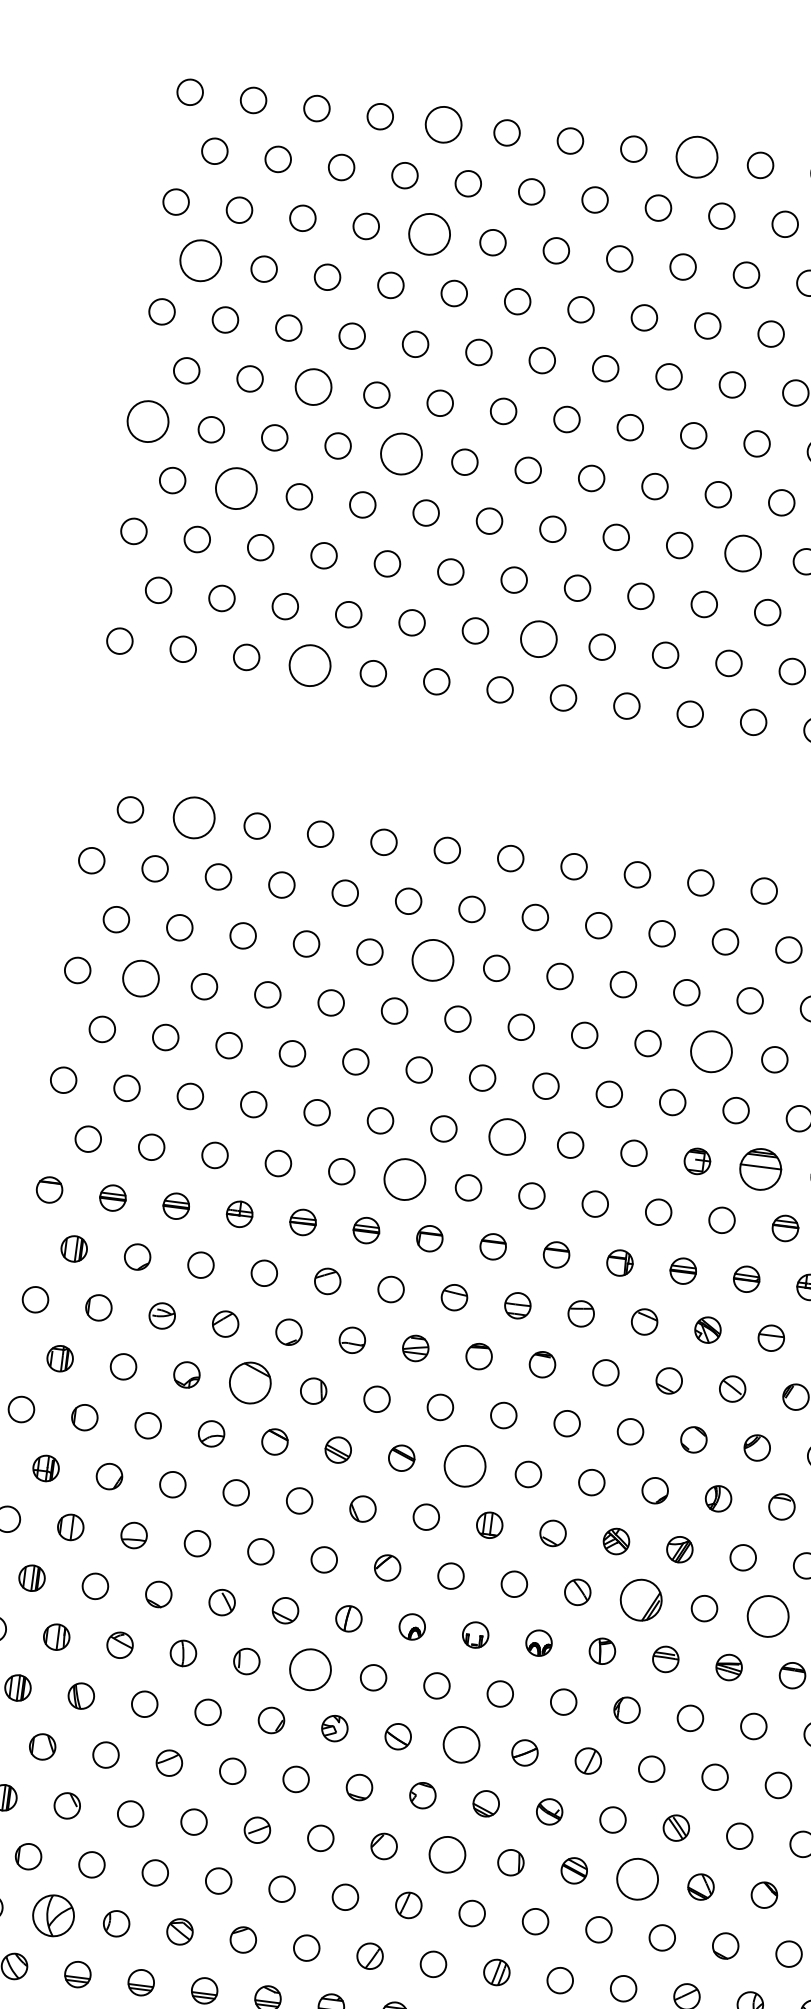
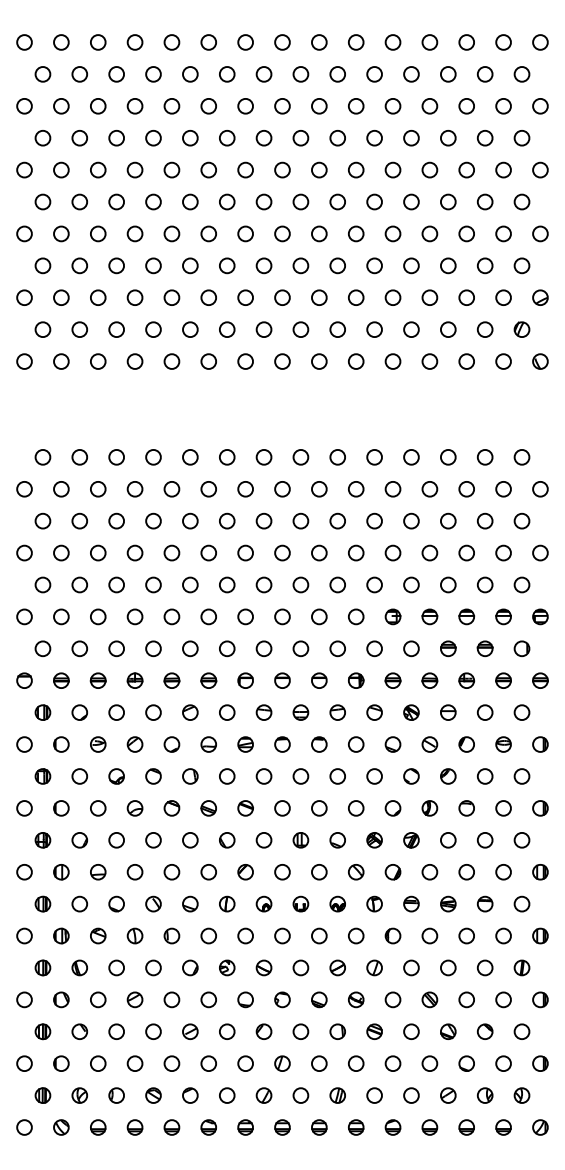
circle: (442, 124) -> (171, 42), size x0.71
circle: (697, 157) -> (319, 42), size x0.62
circle: (428, 234) -> (171, 106), size x0.62
circle: (199, 261) -> (42, 138), size x0.62
circle: (313, 386) -> (116, 201), size x0.71
circle: (148, 420) -> (24, 233), size x0.62
circle: (400, 453) -> (171, 233), size x0.62
circle: (235, 488) -> (79, 265), size x0.62
circle: (742, 553) -> (374, 265), size x0.71
circle: (537, 638) -> (263, 329), size x0.71
circle: (309, 665) -> (134, 361), size x0.62
circle: (193, 818) -> (79, 457), size x0.62
circle: (433, 959) -> (227, 520), size x0.62
circle: (141, 977) -> (61, 552), size x0.71
circle: (710, 1050) -> (392, 552), size x0.62
circle: (507, 1136) -> (282, 616), size x0.71
part: (760, 1168) -> (429, 616), size x0.62
circle: (405, 1179) -> (227, 648), size x0.62
circle: (250, 1383) -> (153, 776), size x0.62
circle: (465, 1466) -> (282, 808), size x0.62
part: (640, 1600) -> (392, 872), size x0.62
circle: (767, 1617) -> (466, 872), size x0.62
circle: (309, 1668) -> (208, 935), size x0.62
circle: (460, 1743) -> (300, 967), size x0.71
circle: (446, 1854) -> (300, 1031), size x0.71
circle: (637, 1878) -> (411, 1031), size x0.62
part: (52, 1915) -> (79, 1095), size x0.62

